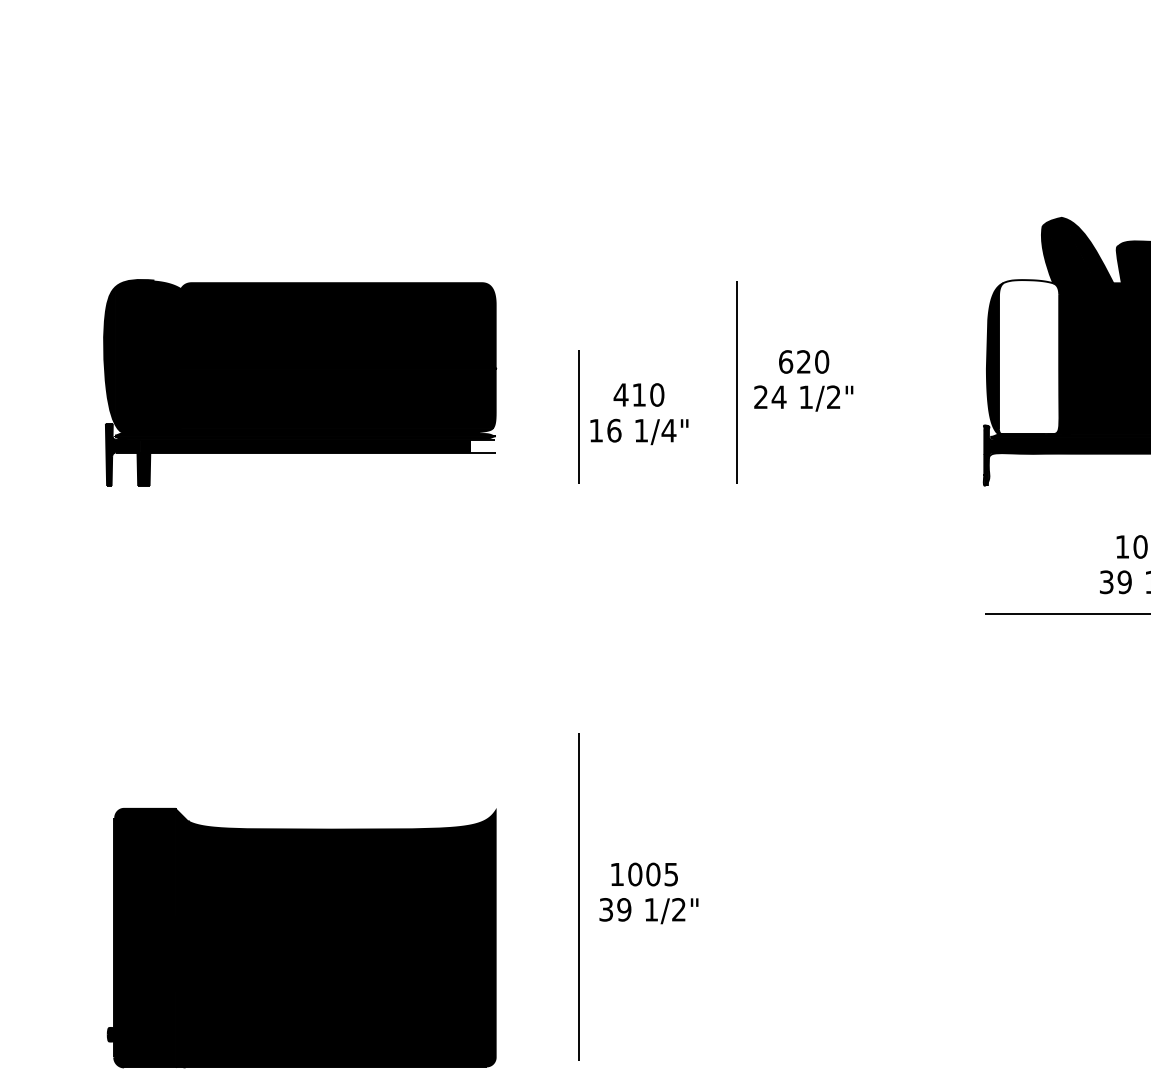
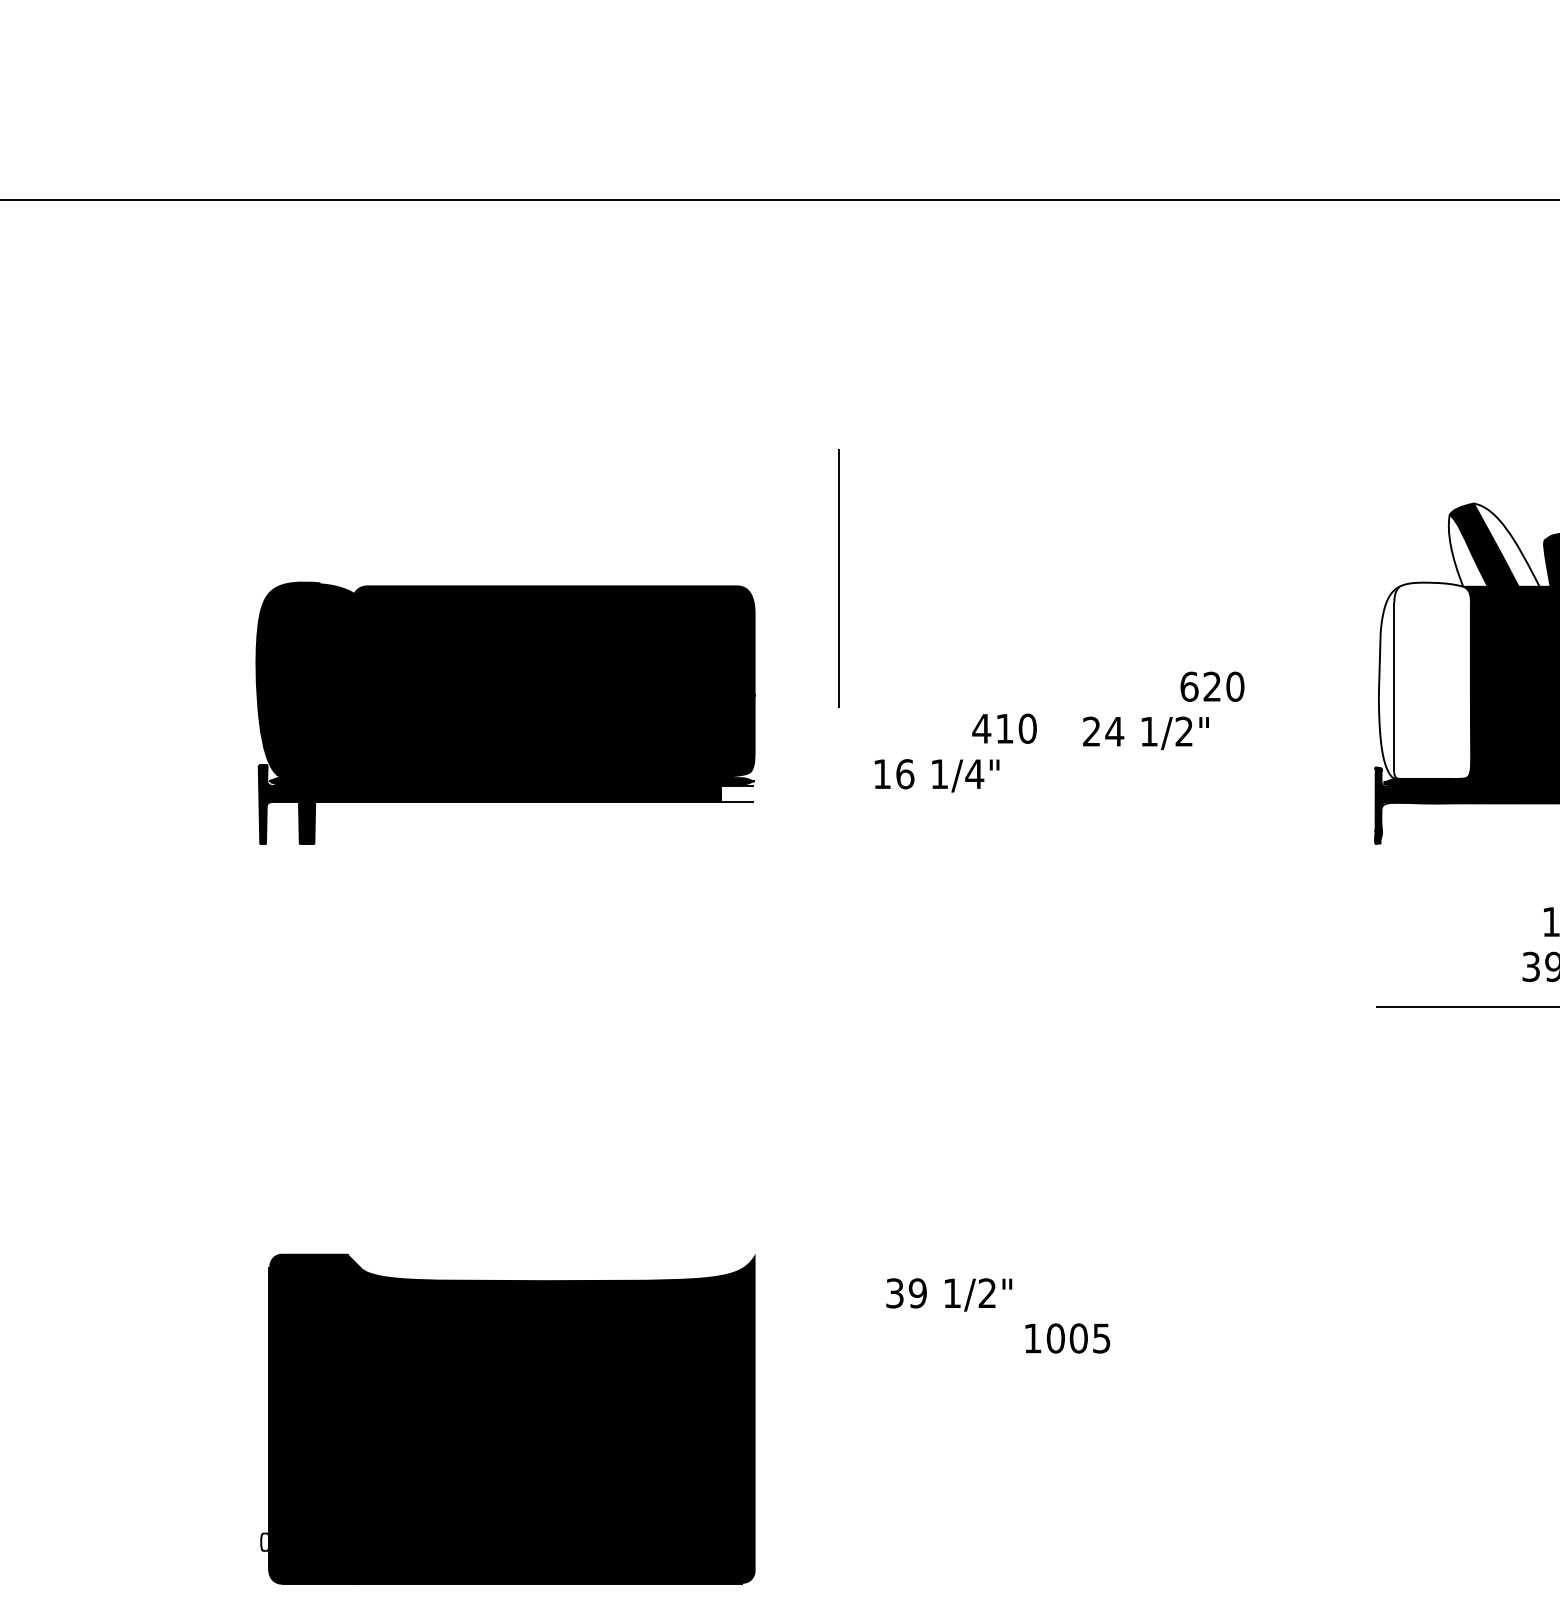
fill: (1087, 250) -> (1506, 544), removed
fill: (1057, 254) -> (1468, 550), removed
fill: (994, 358) -> (1388, 682), removed
text: (804, 361) -> (1212, 686), moved
line: (736, 382) -> (838, 578), moved
text: (638, 394) -> (1004, 728), moved
line: (578, 416) -> (859, 756), removed
text: (644, 874) -> (1067, 1338), moved
line: (578, 896) -> (859, 1366), removed
text: (649, 910) -> (949, 1294), moved
fill: (111, 1034) -> (265, 1541), removed

